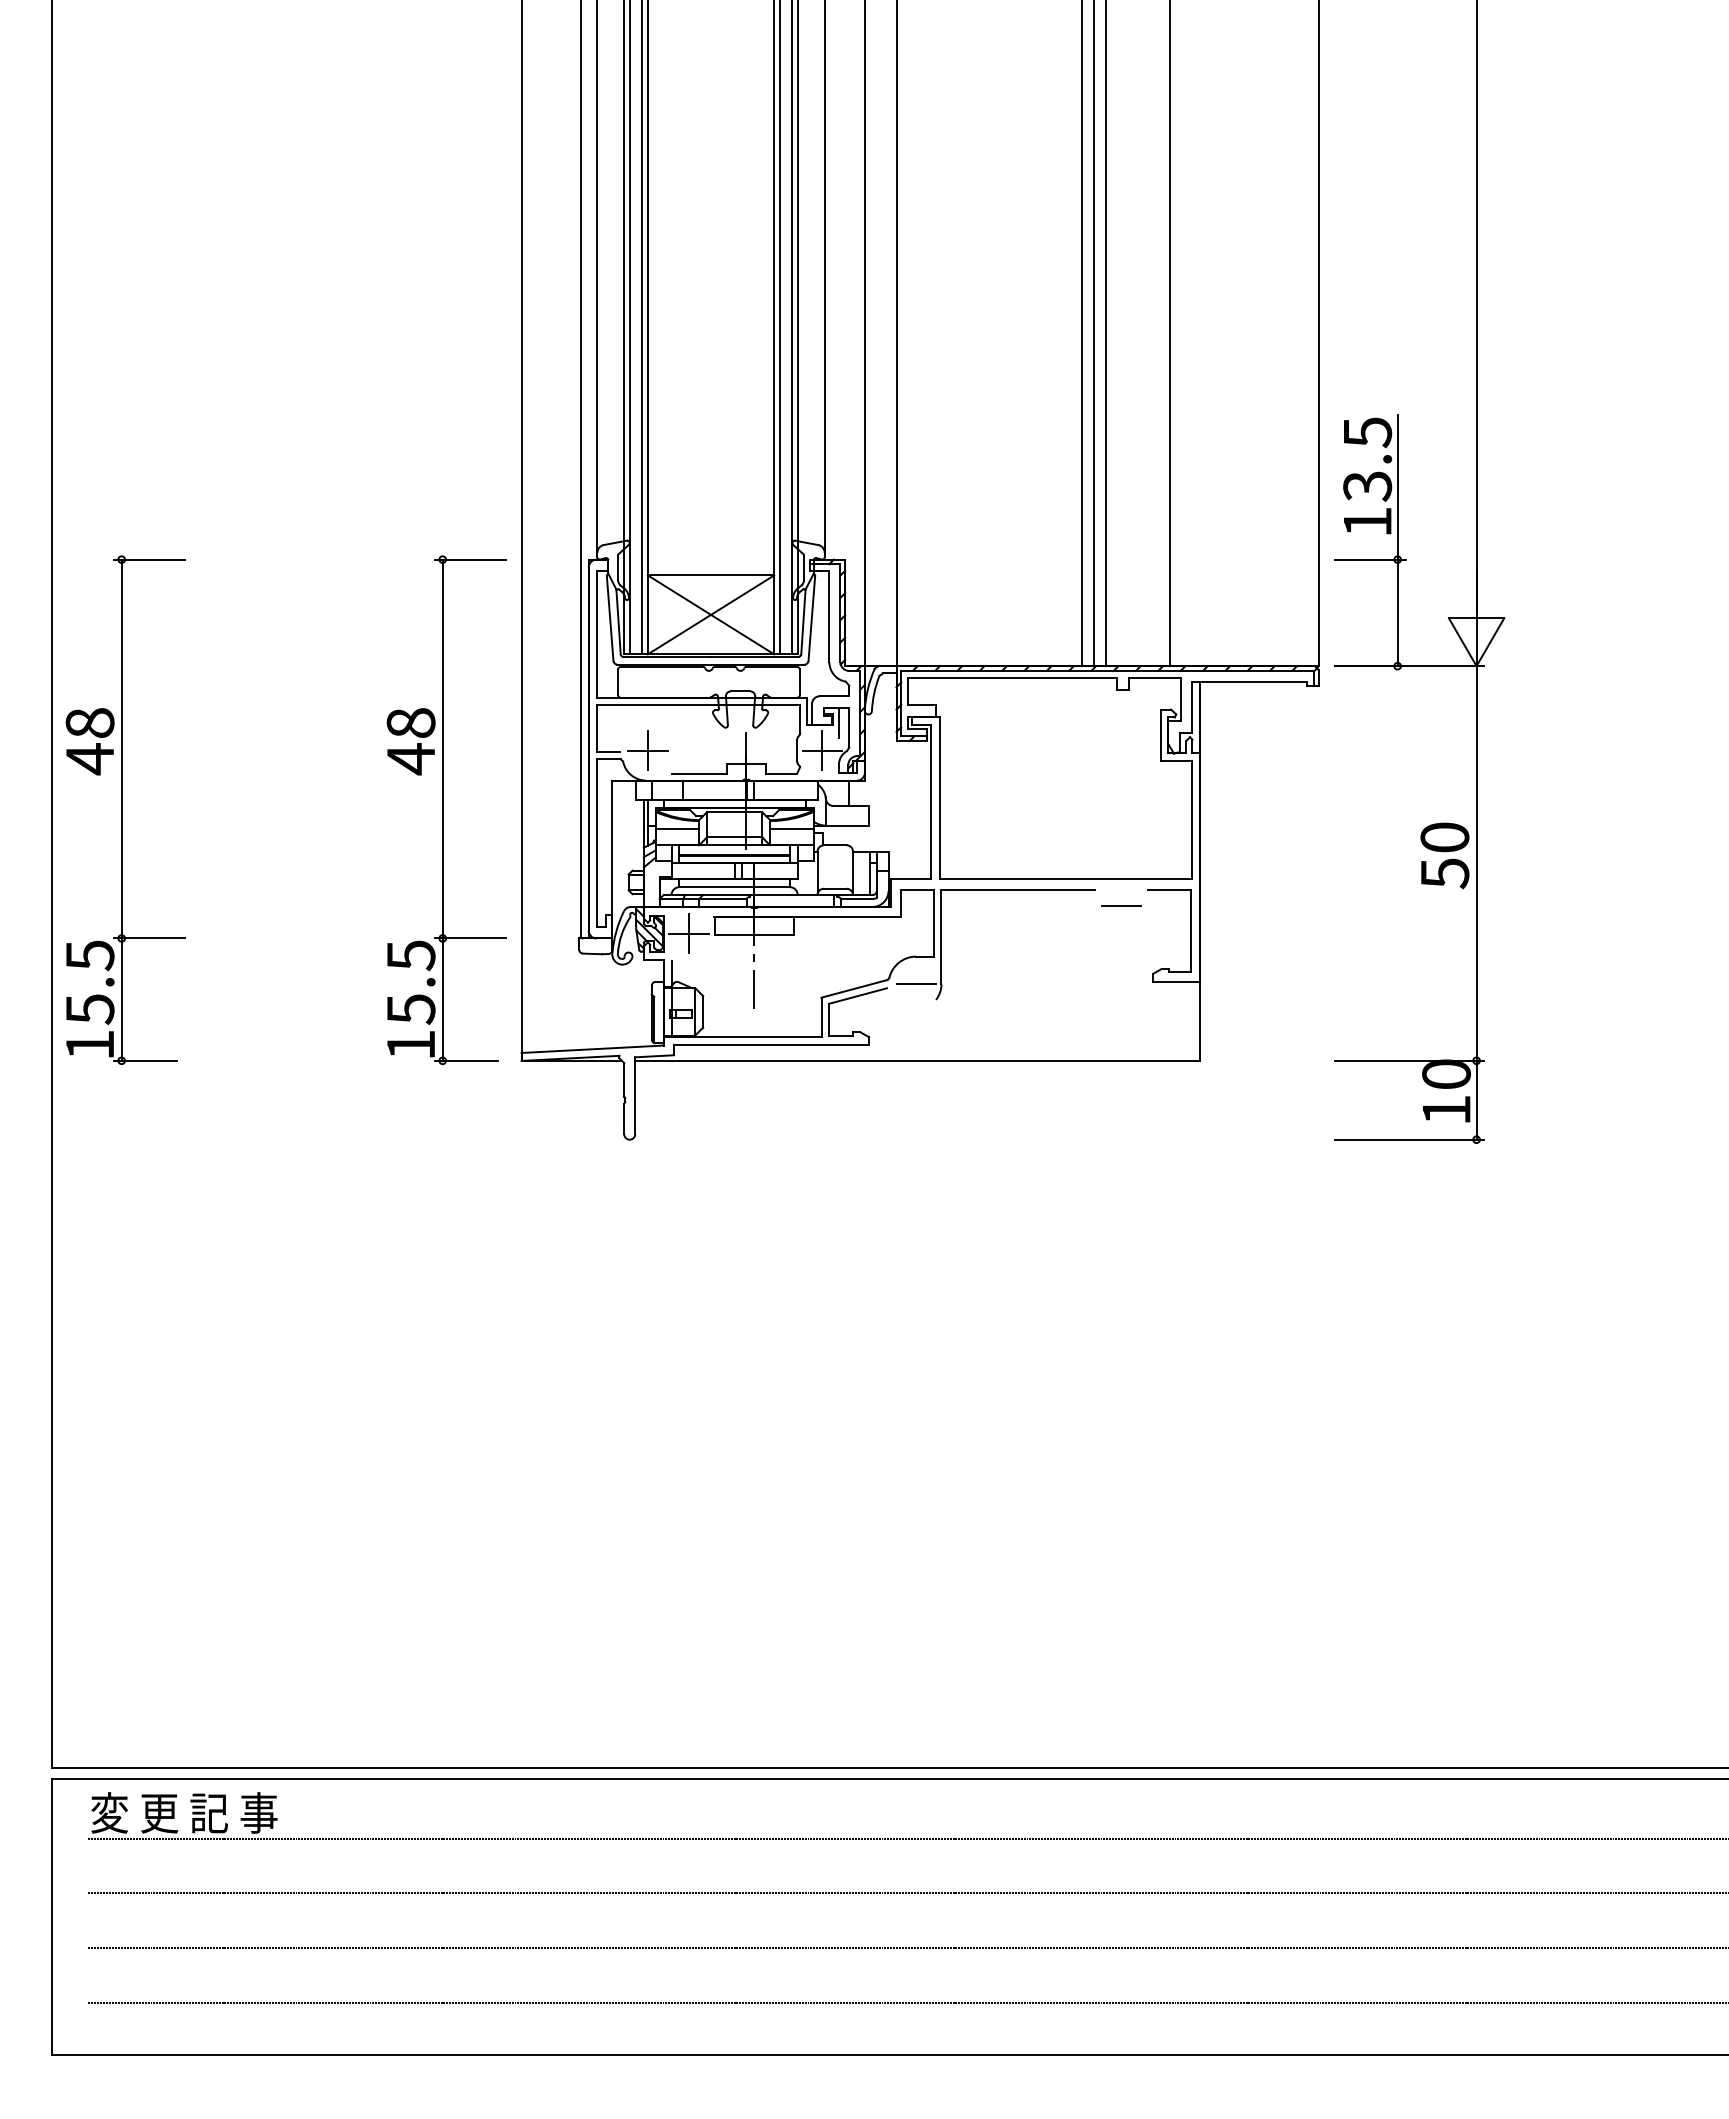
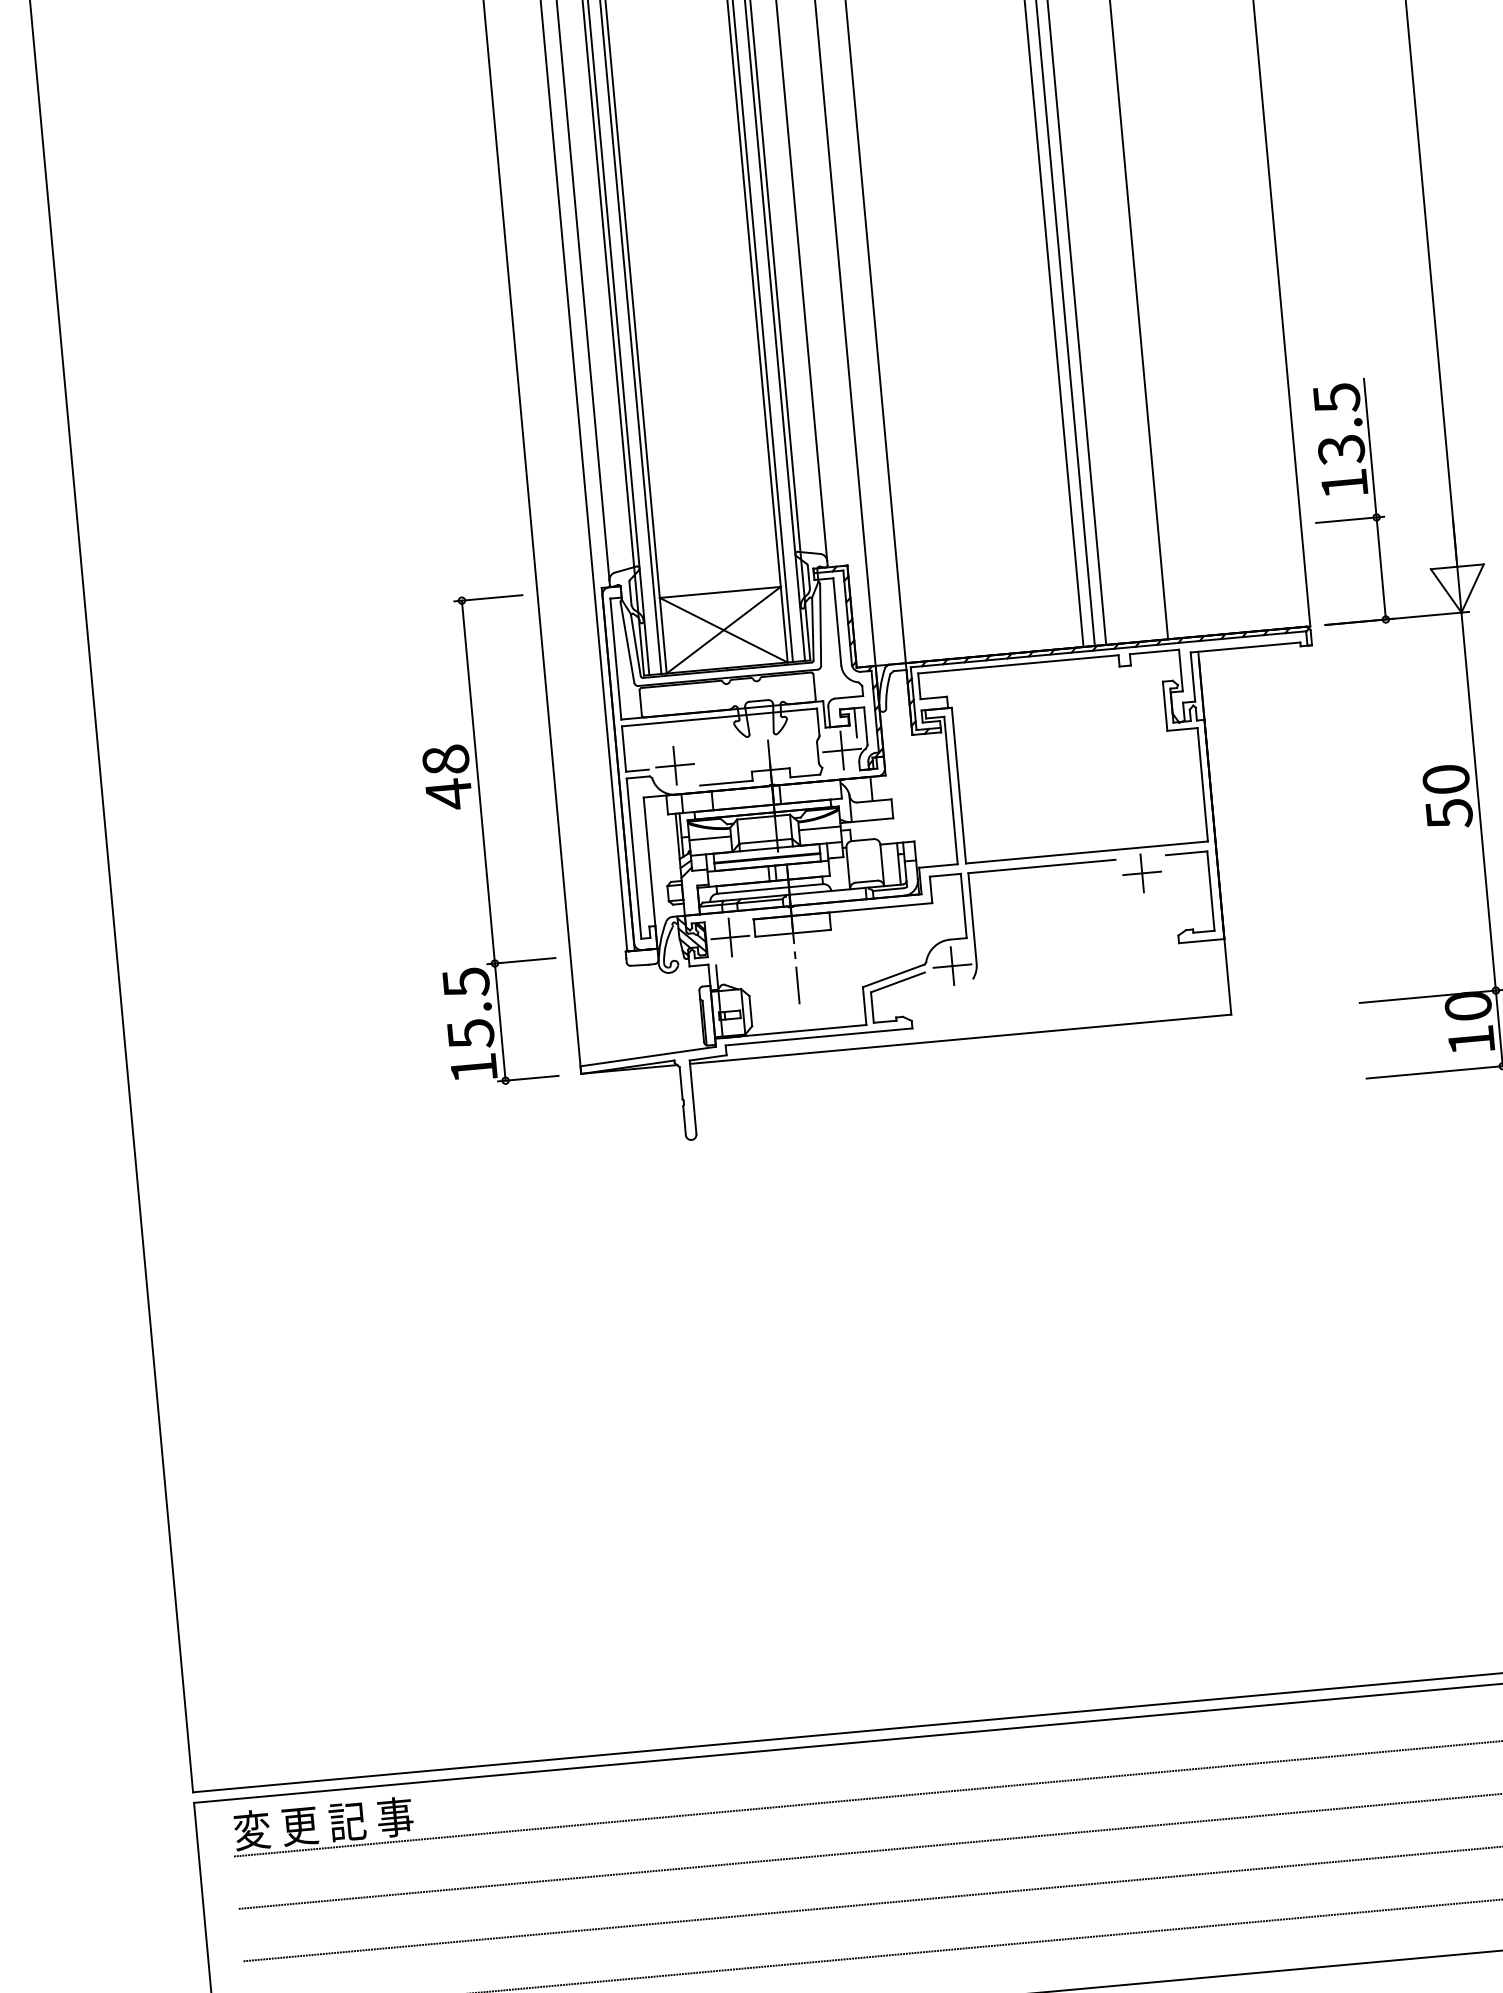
part: (125, 809) -> (179, 867), removed
line: (1121, 905) -> (1142, 872), added
line: (916, 983) -> (952, 965), added

